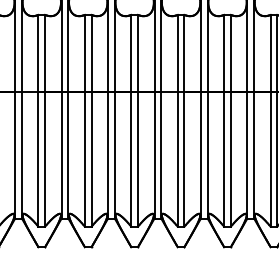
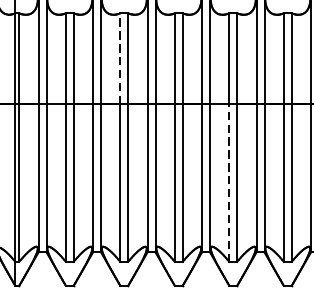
line: (84, 53) -> (119, 58), solid -> dashed
line: (177, 159) -> (229, 182), solid -> dashed

